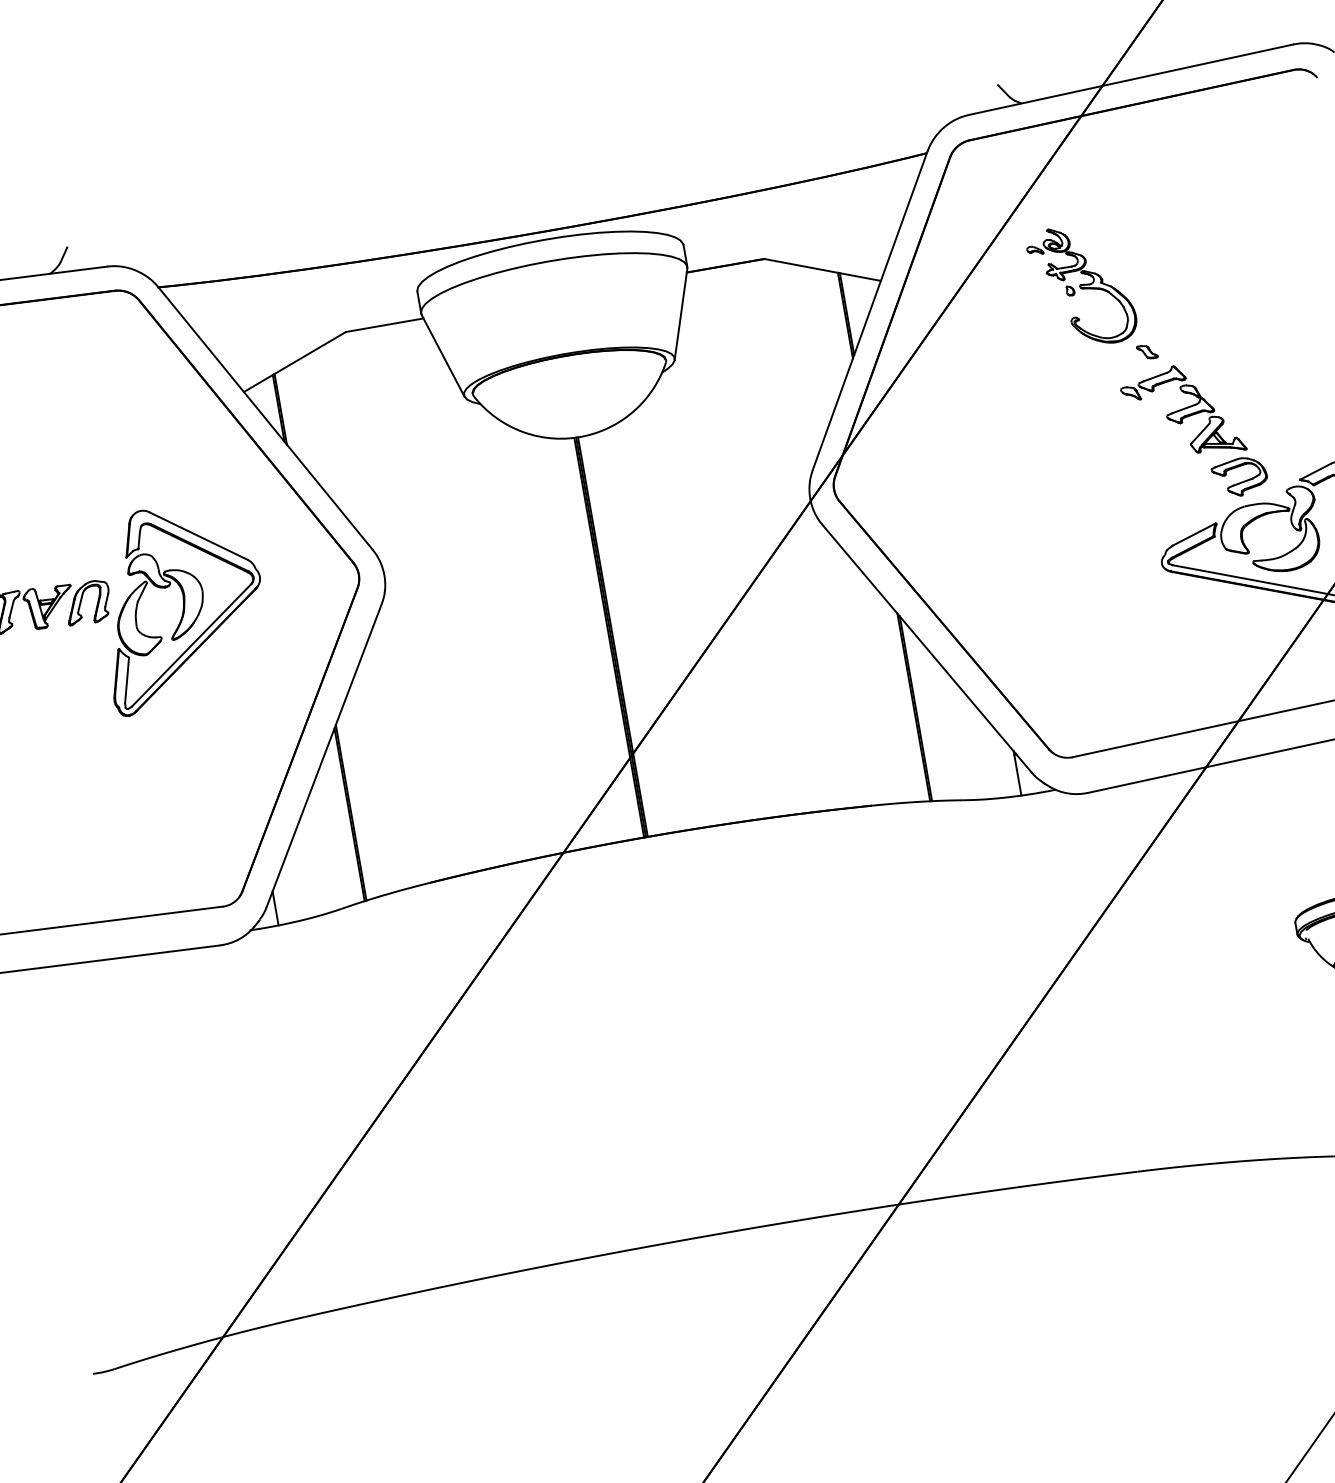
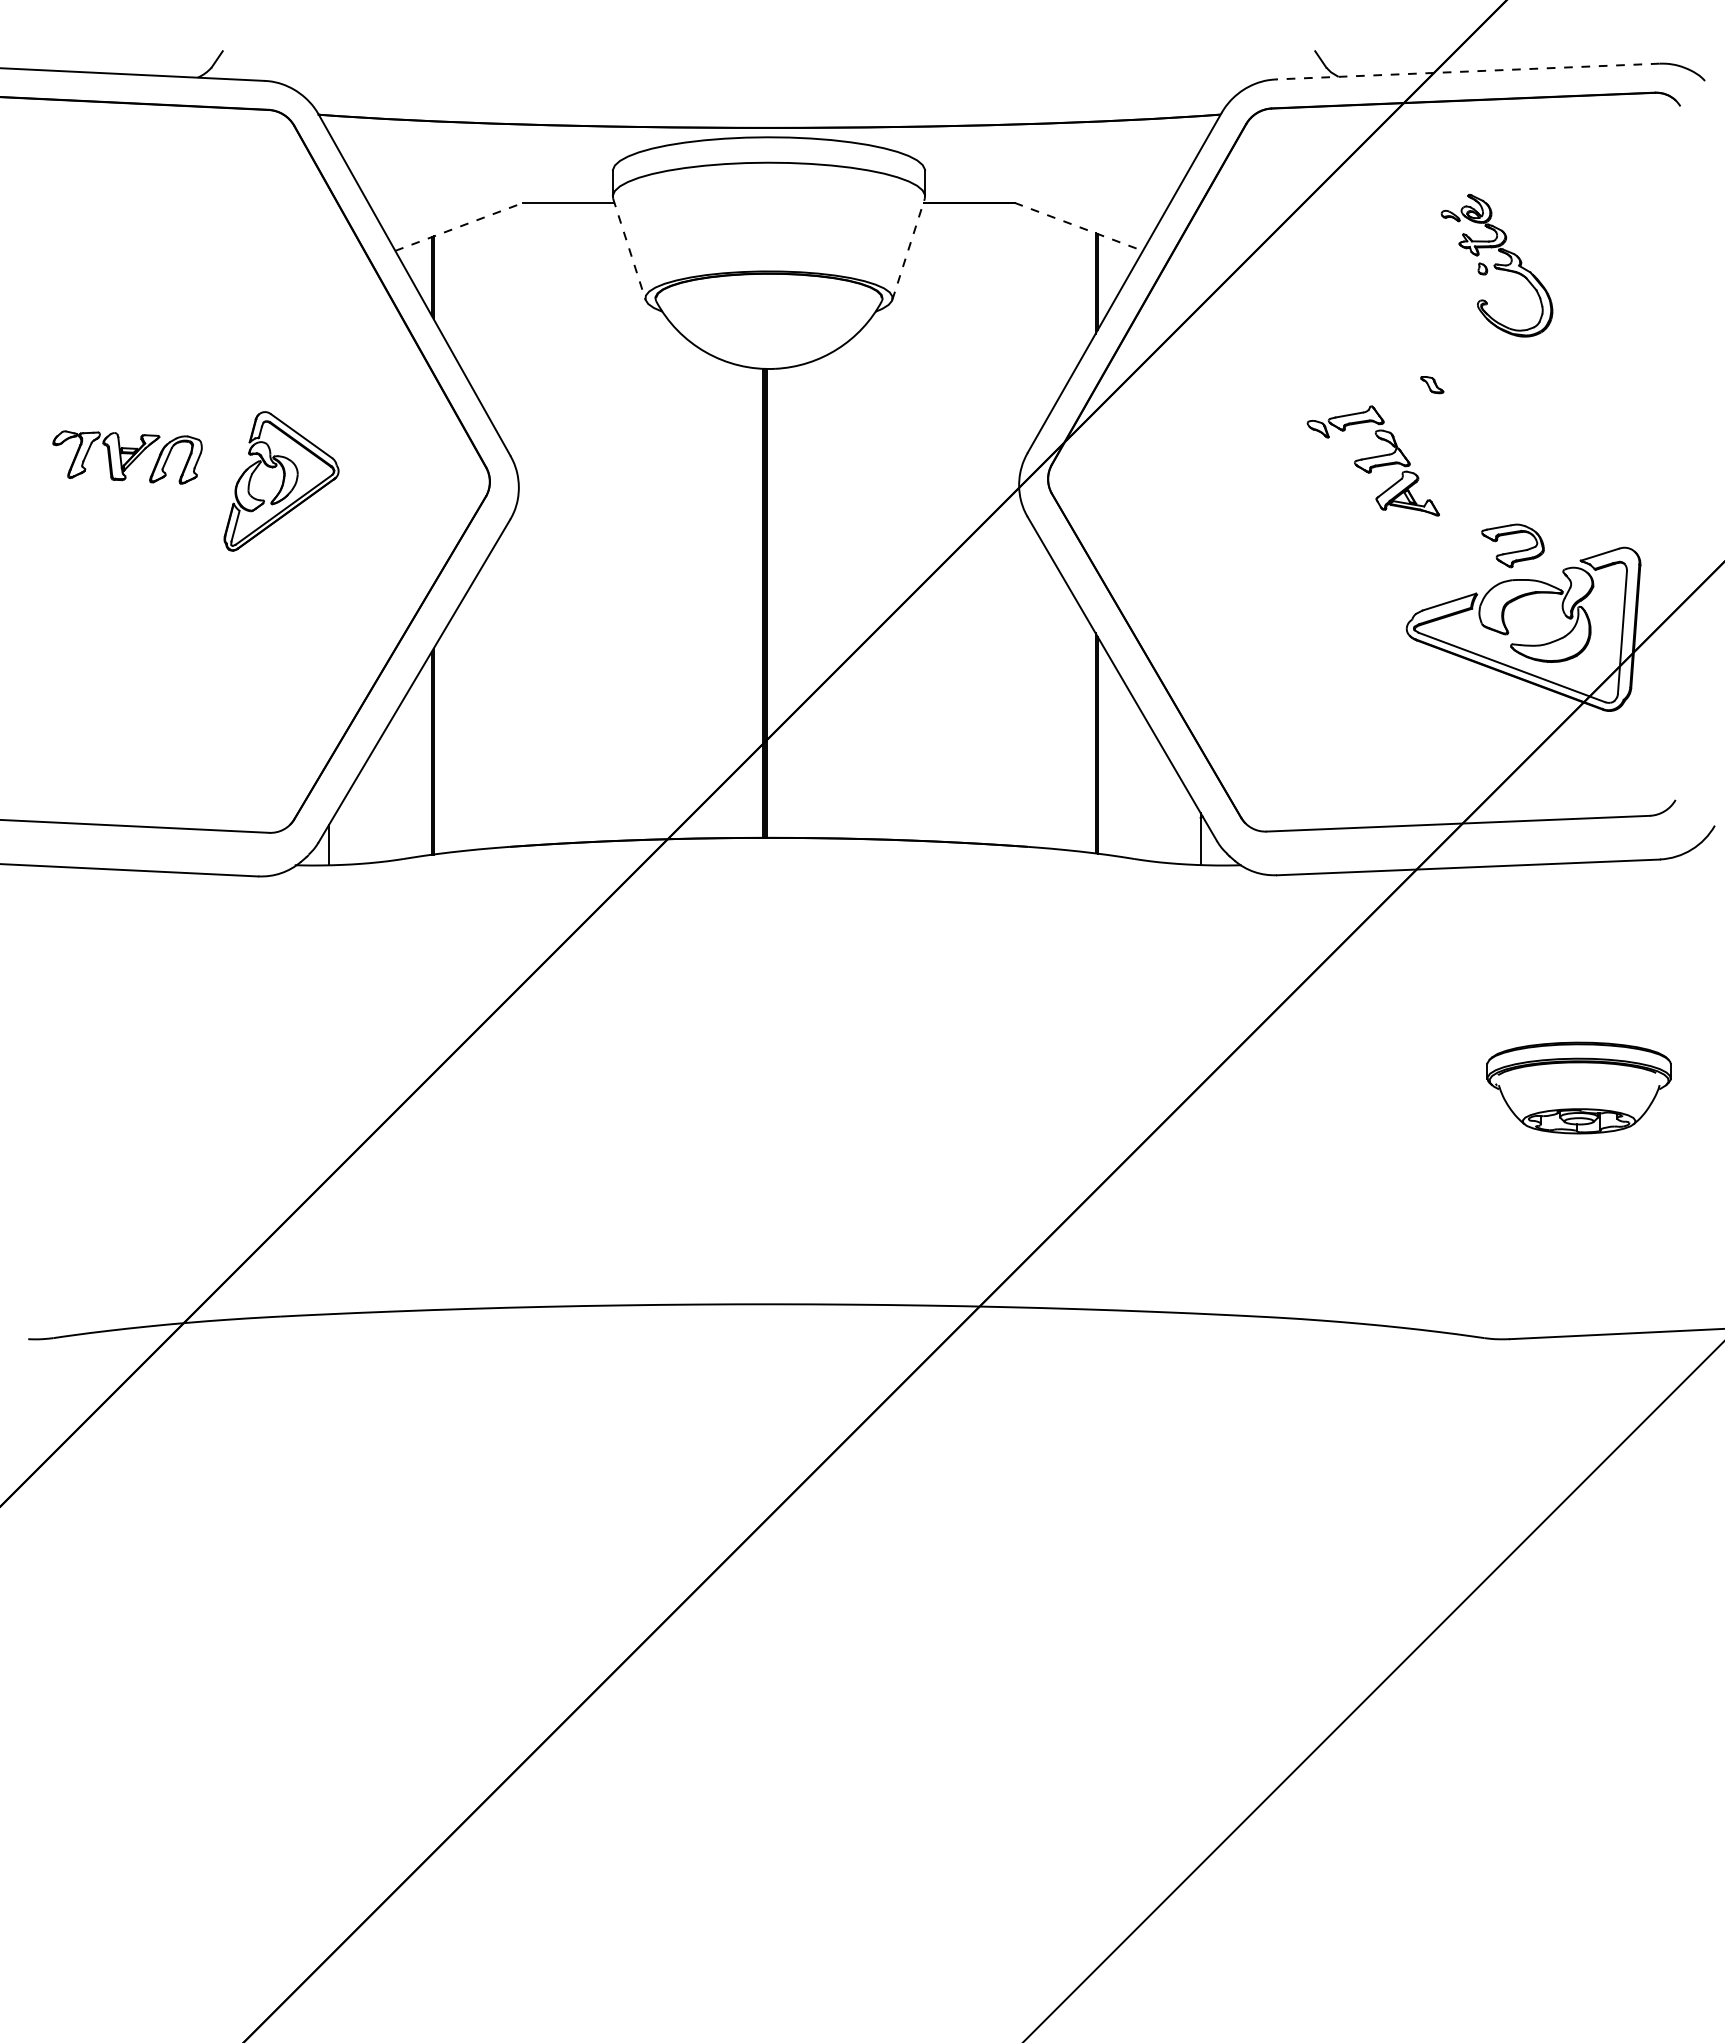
line: (1130, 79) -> (1467, 71), solid -> dashed
line: (823, 270) -> (1079, 227), solid -> dashed
part: (1081, 285) -> (1496, 265), moved
line: (680, 313) -> (908, 248), solid -> dashed
line: (443, 356) -> (629, 249), solid -> dashed
line: (294, 361) -> (459, 226), solid -> dashed
part: (1181, 412) -> (1372, 460), moved
part: (181, 605) -> (281, 481), size x0.6

